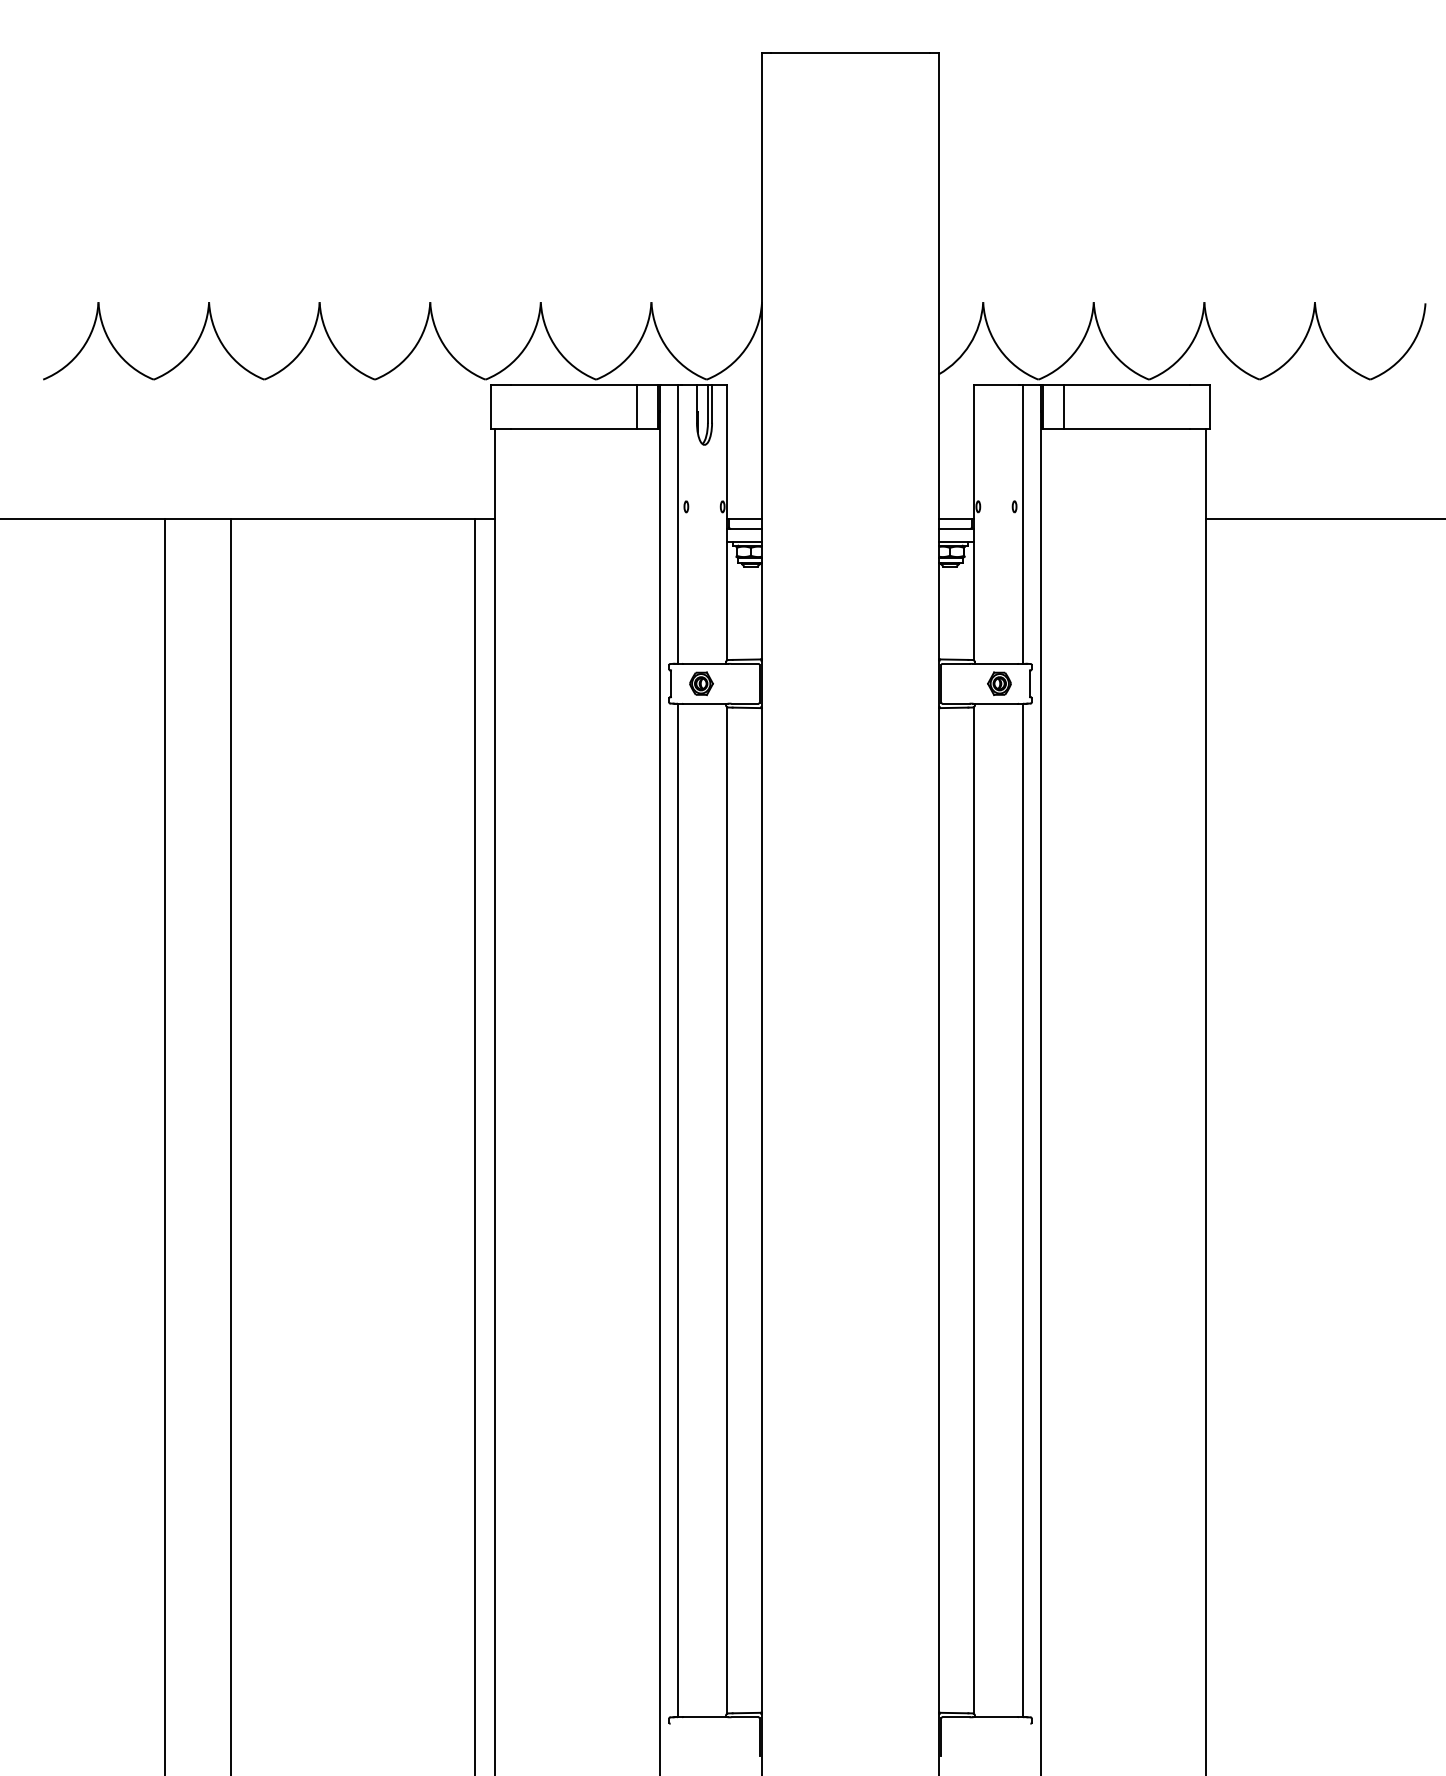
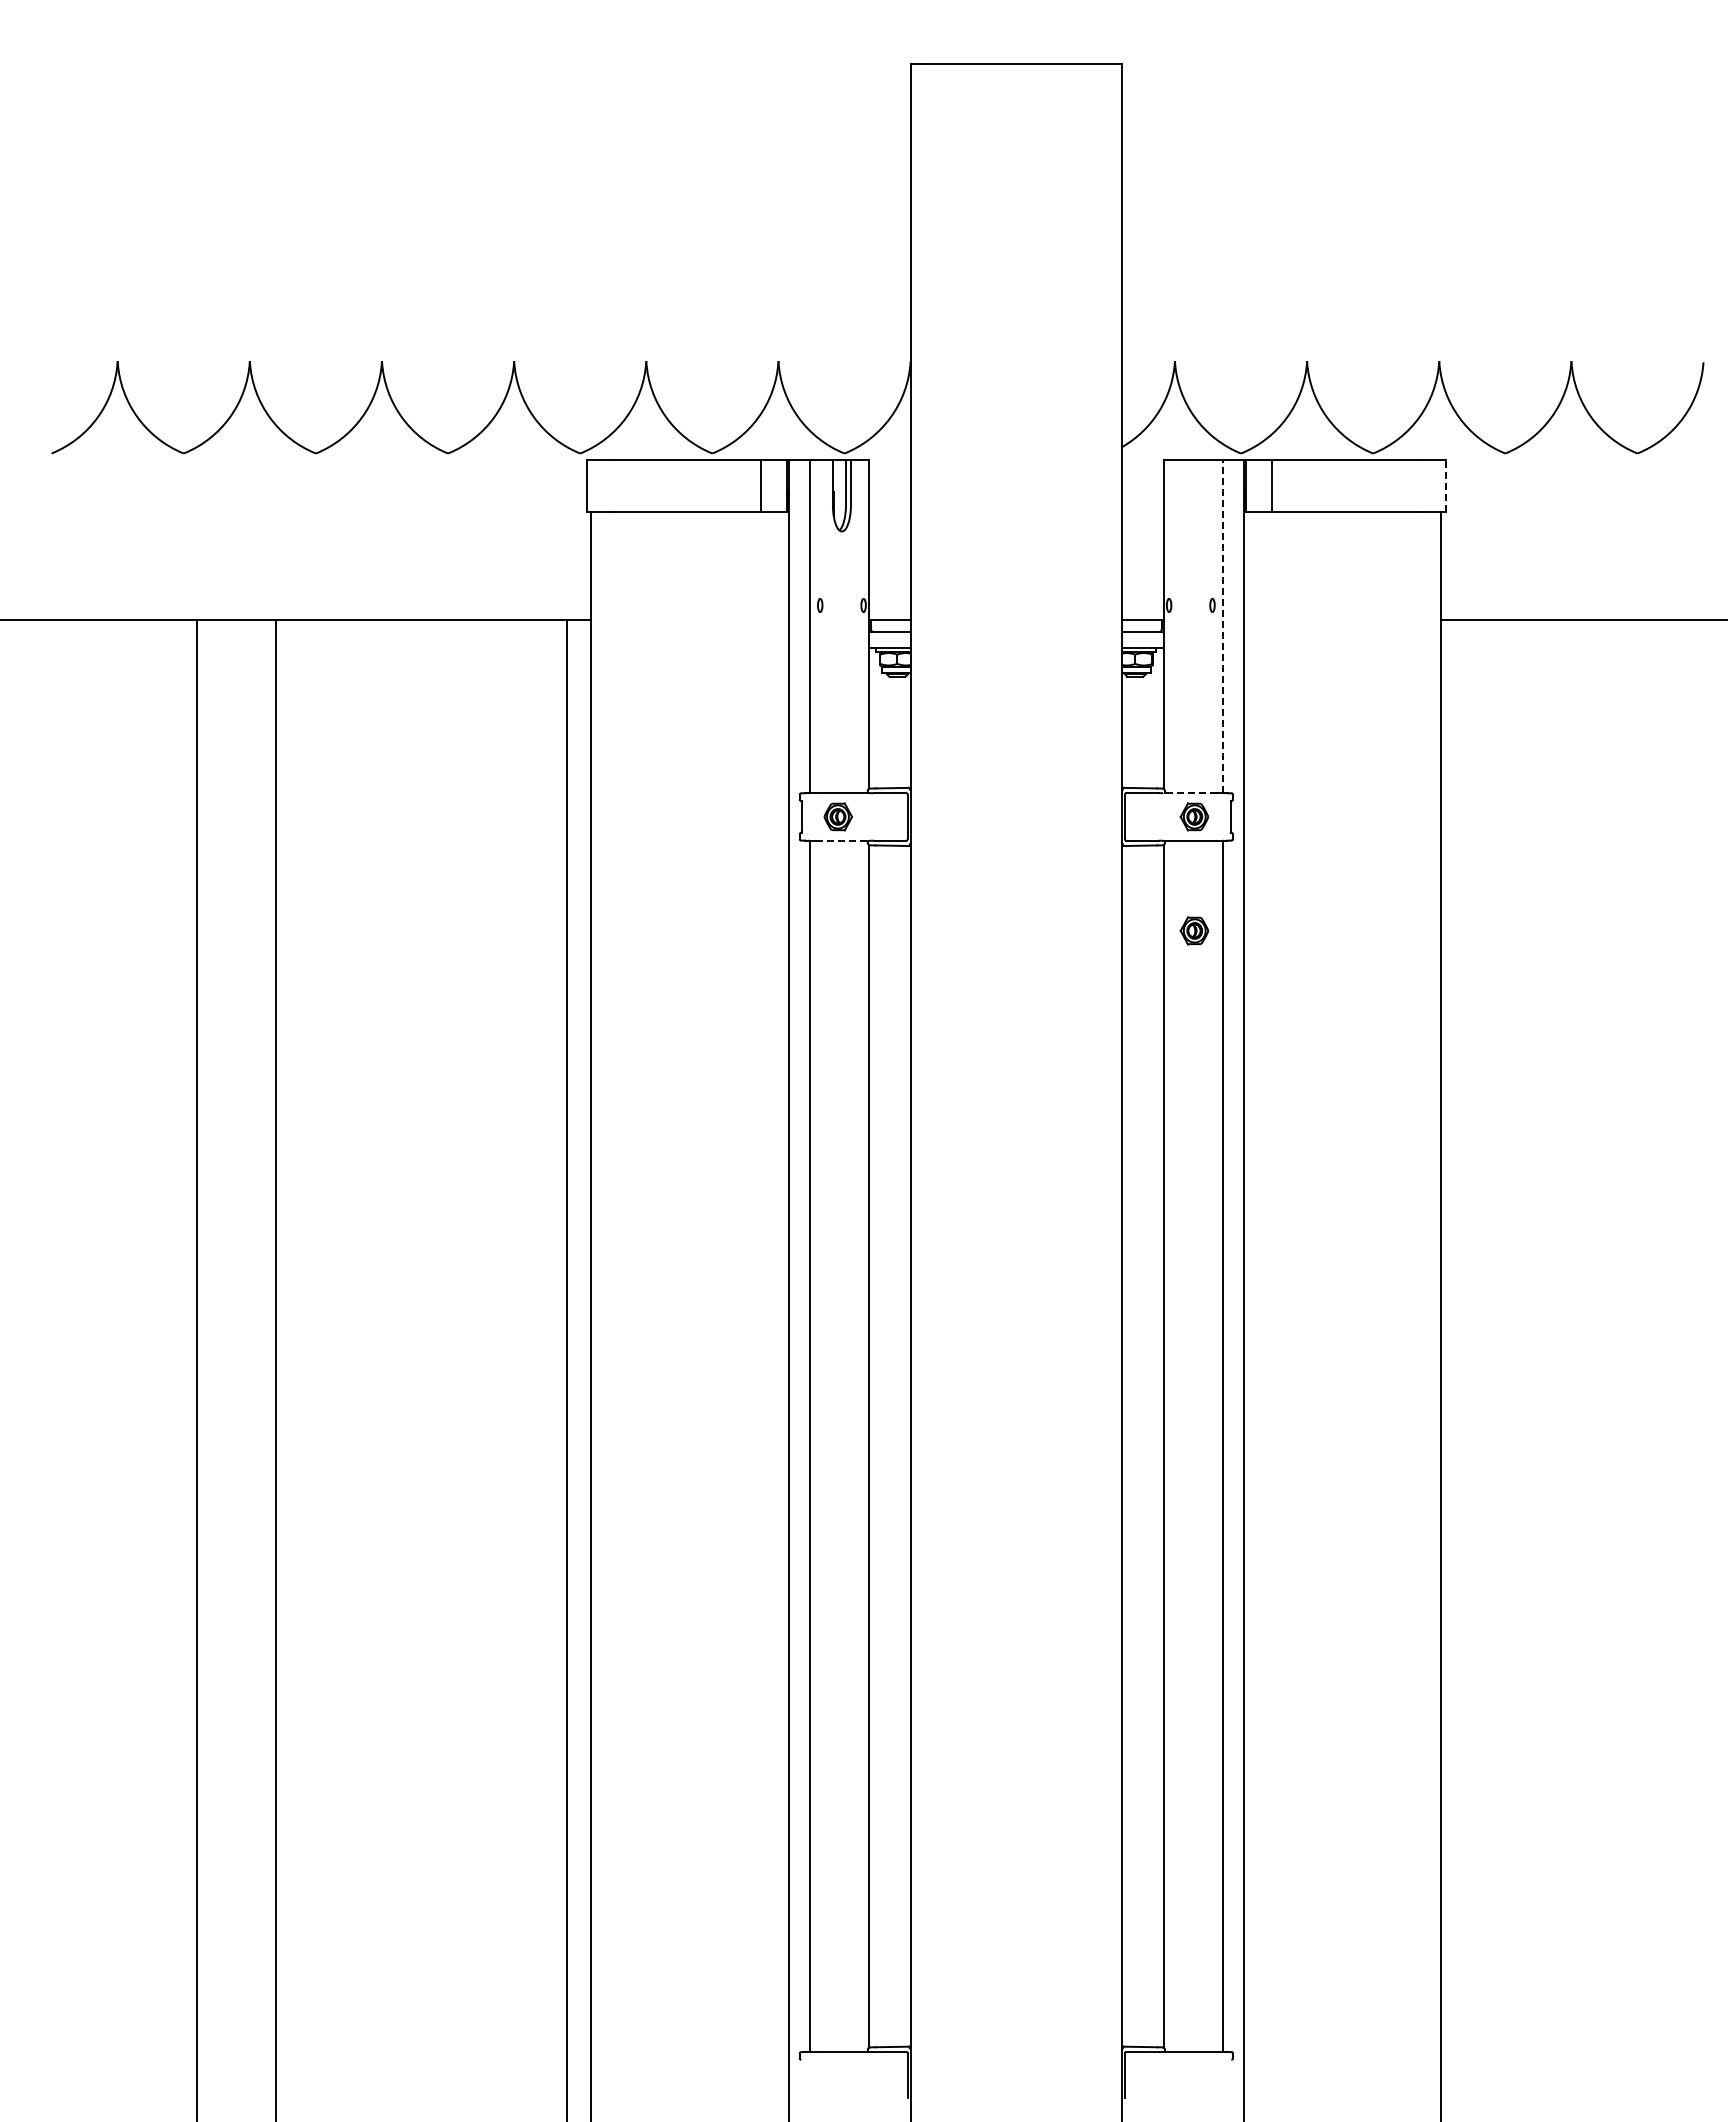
line: (1209, 407) -> (1445, 486), solid -> dashed
line: (1022, 524) -> (1222, 626), solid -> dashed
line: (995, 664) -> (1189, 793), solid -> dashed
line: (705, 703) -> (842, 840), solid -> dashed
part: (999, 778) -> (1194, 930), added

